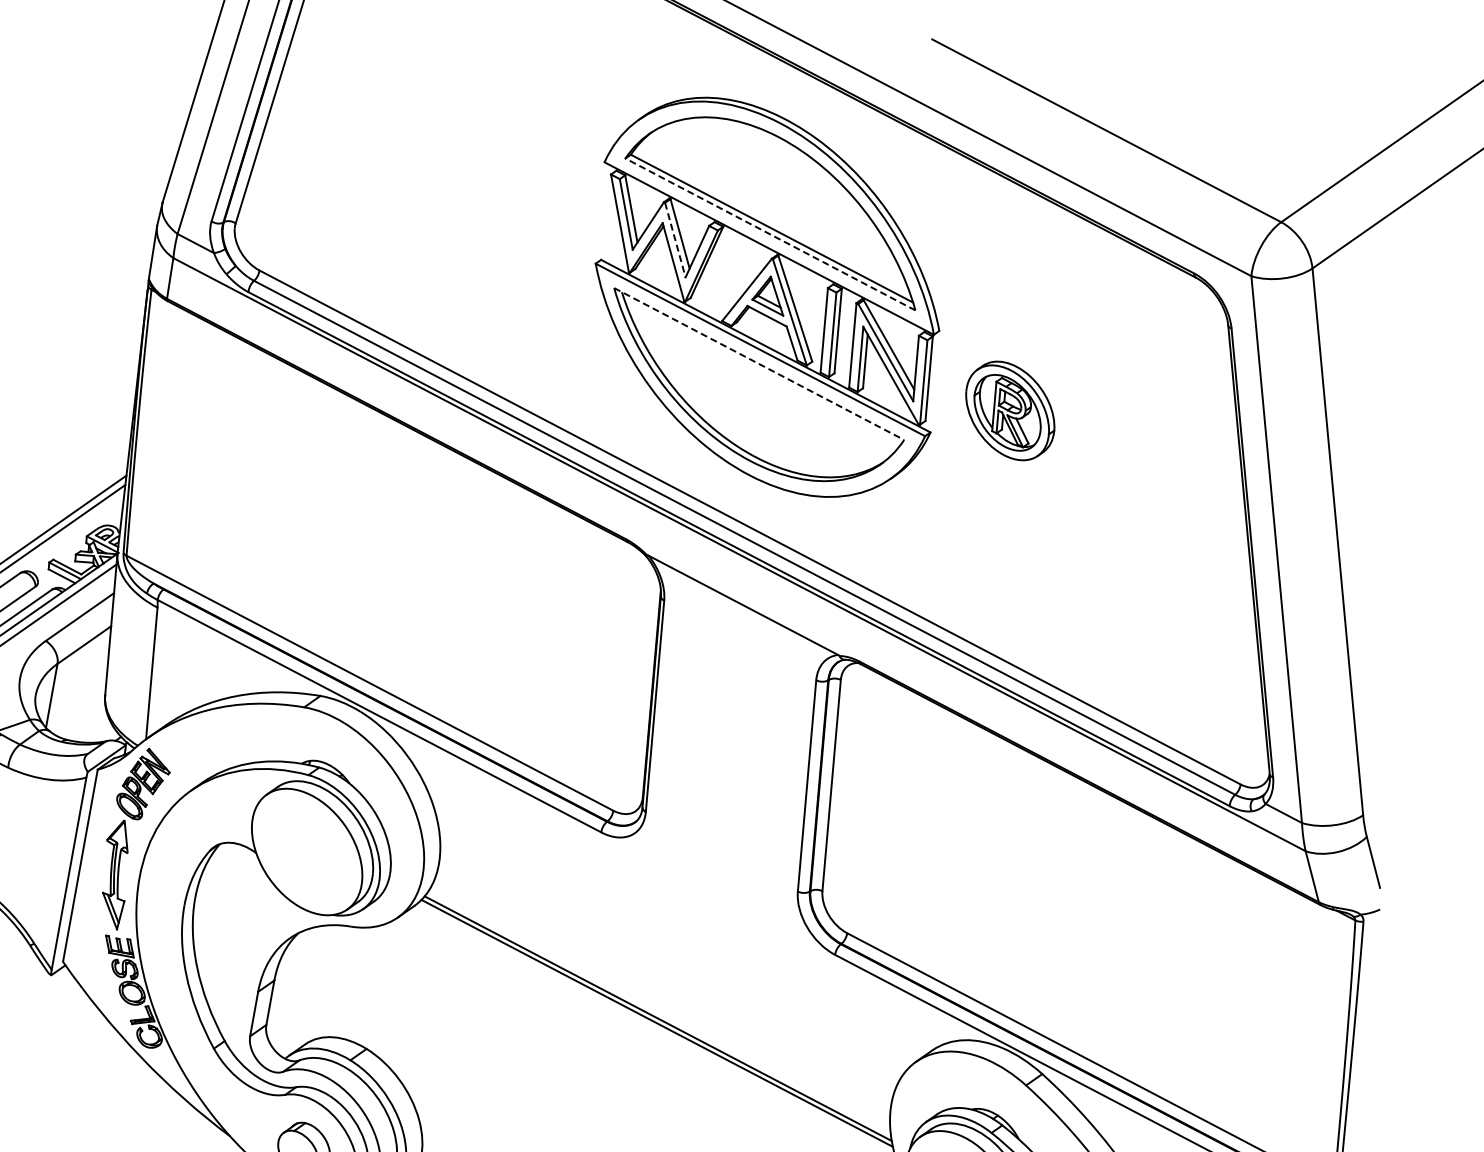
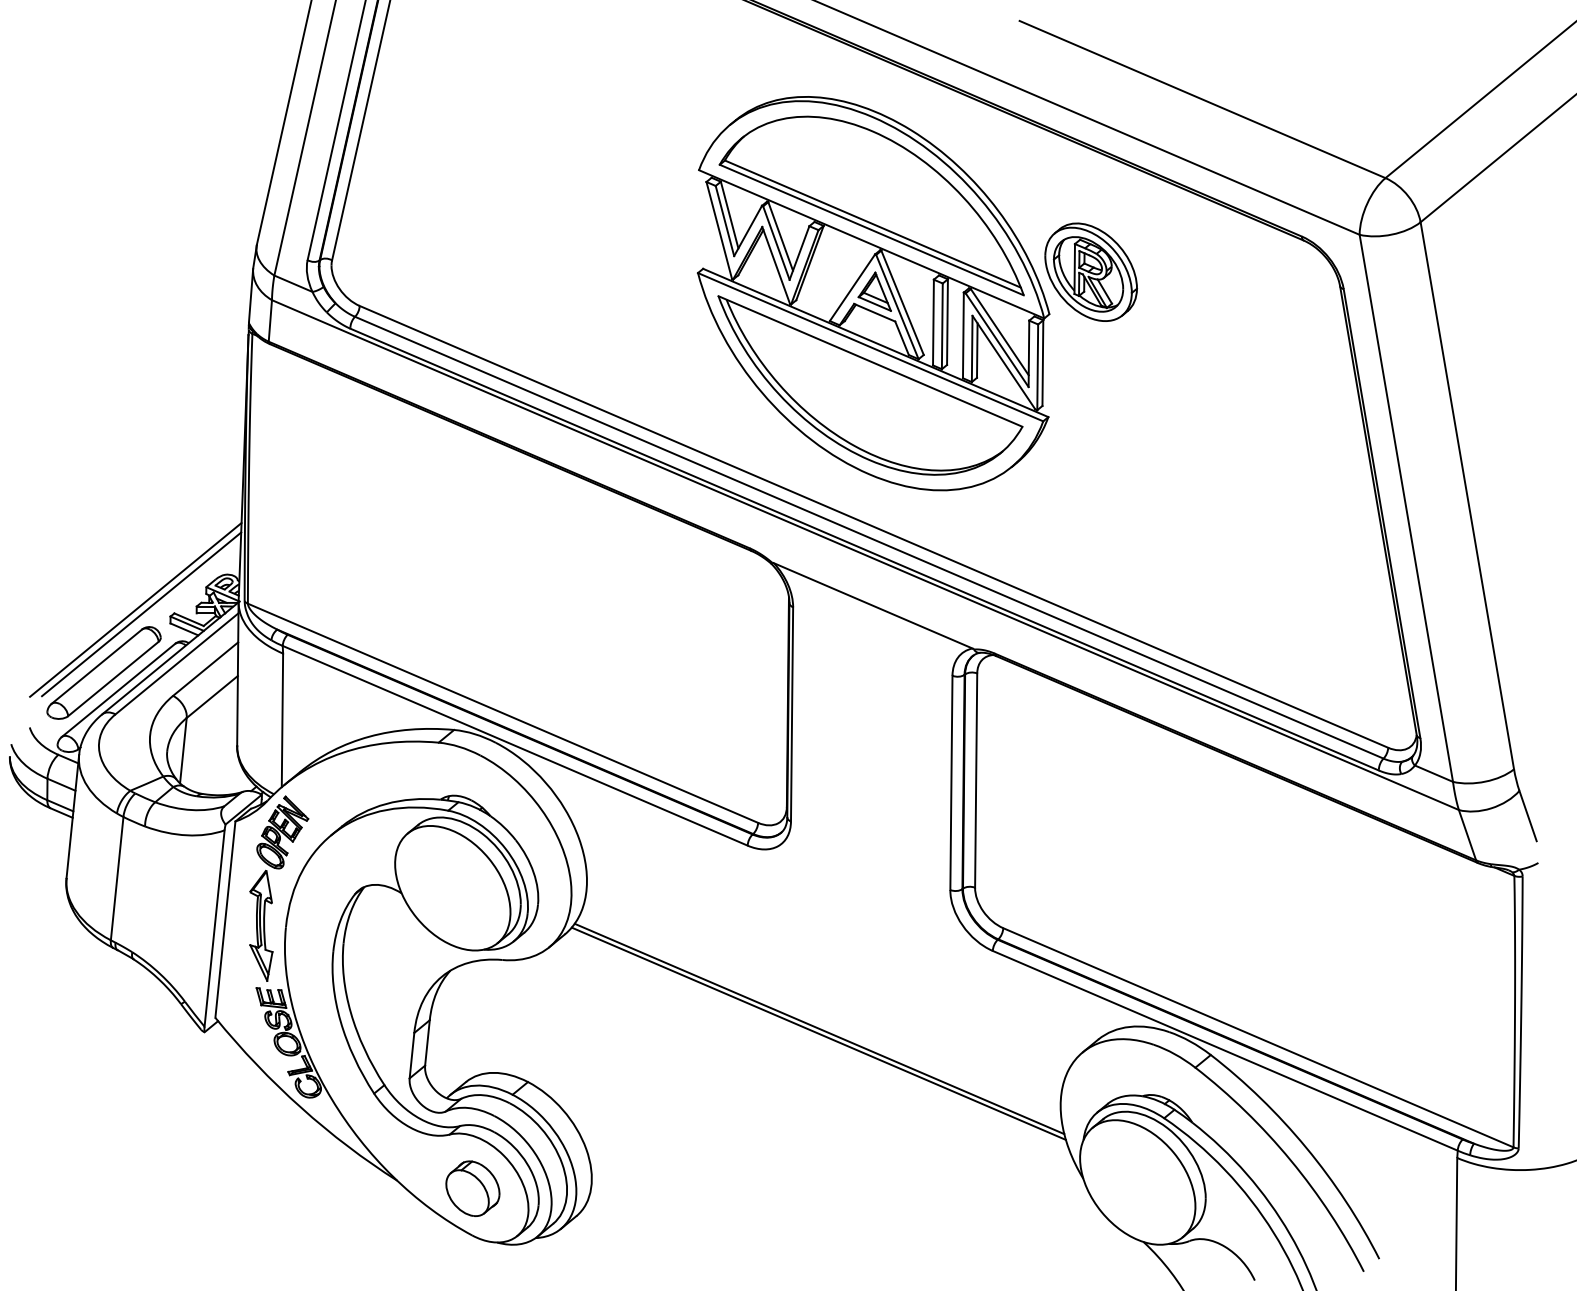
line: (770, 233) -> (871, 229), dashed -> solid
line: (675, 240) -> (776, 243), dashed -> solid
line: (759, 364) -> (870, 361), dashed -> solid
part: (1009, 410) -> (1090, 271), moved

